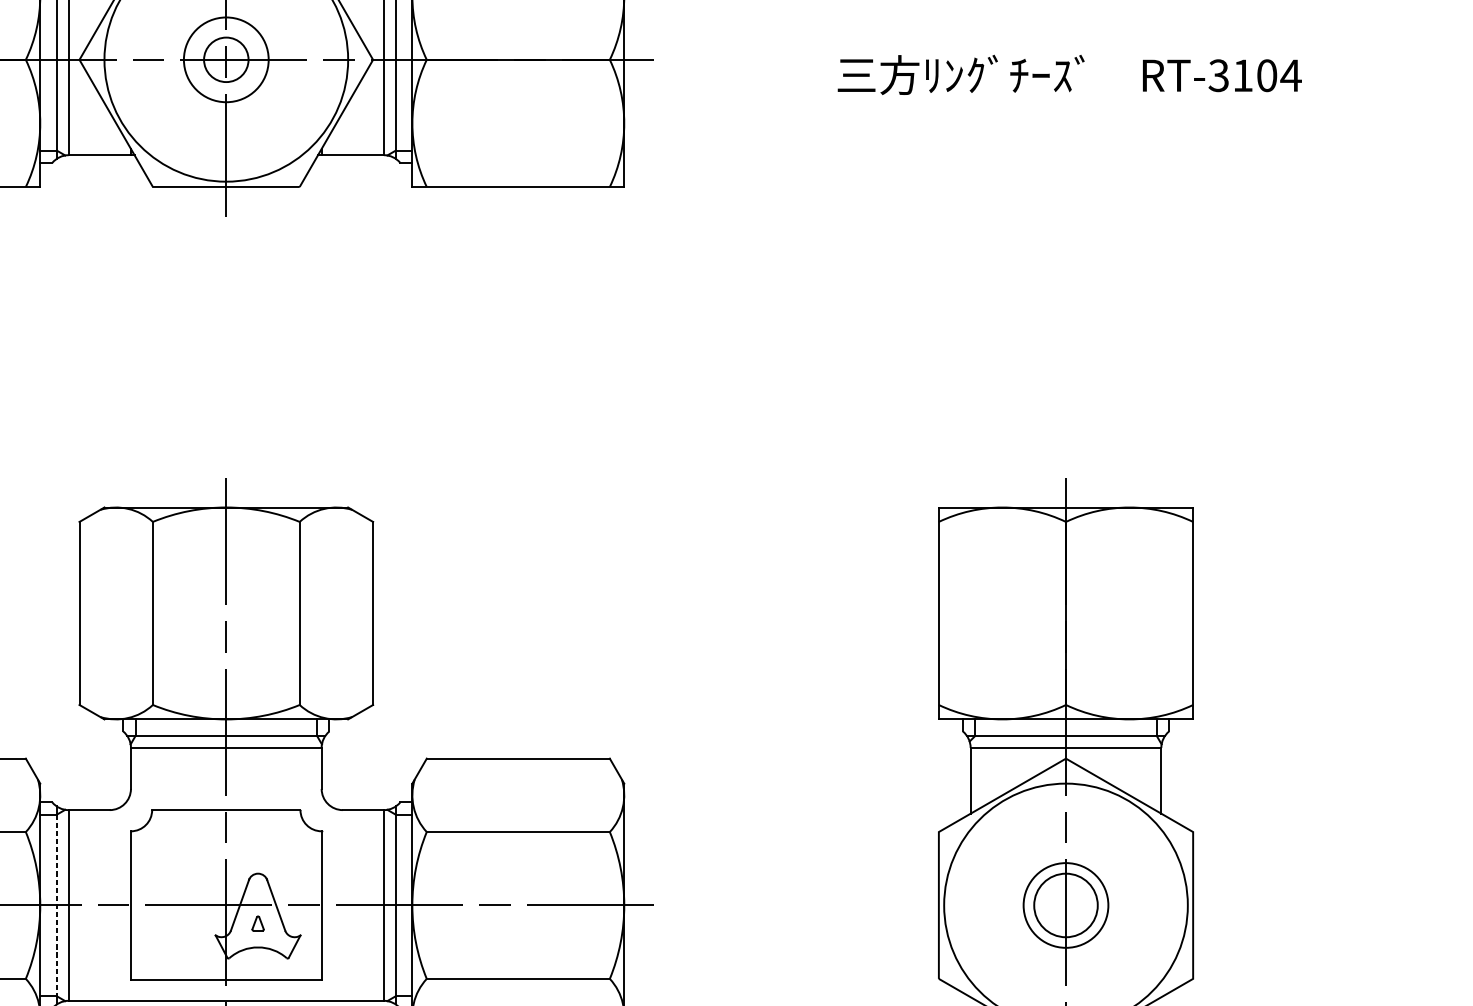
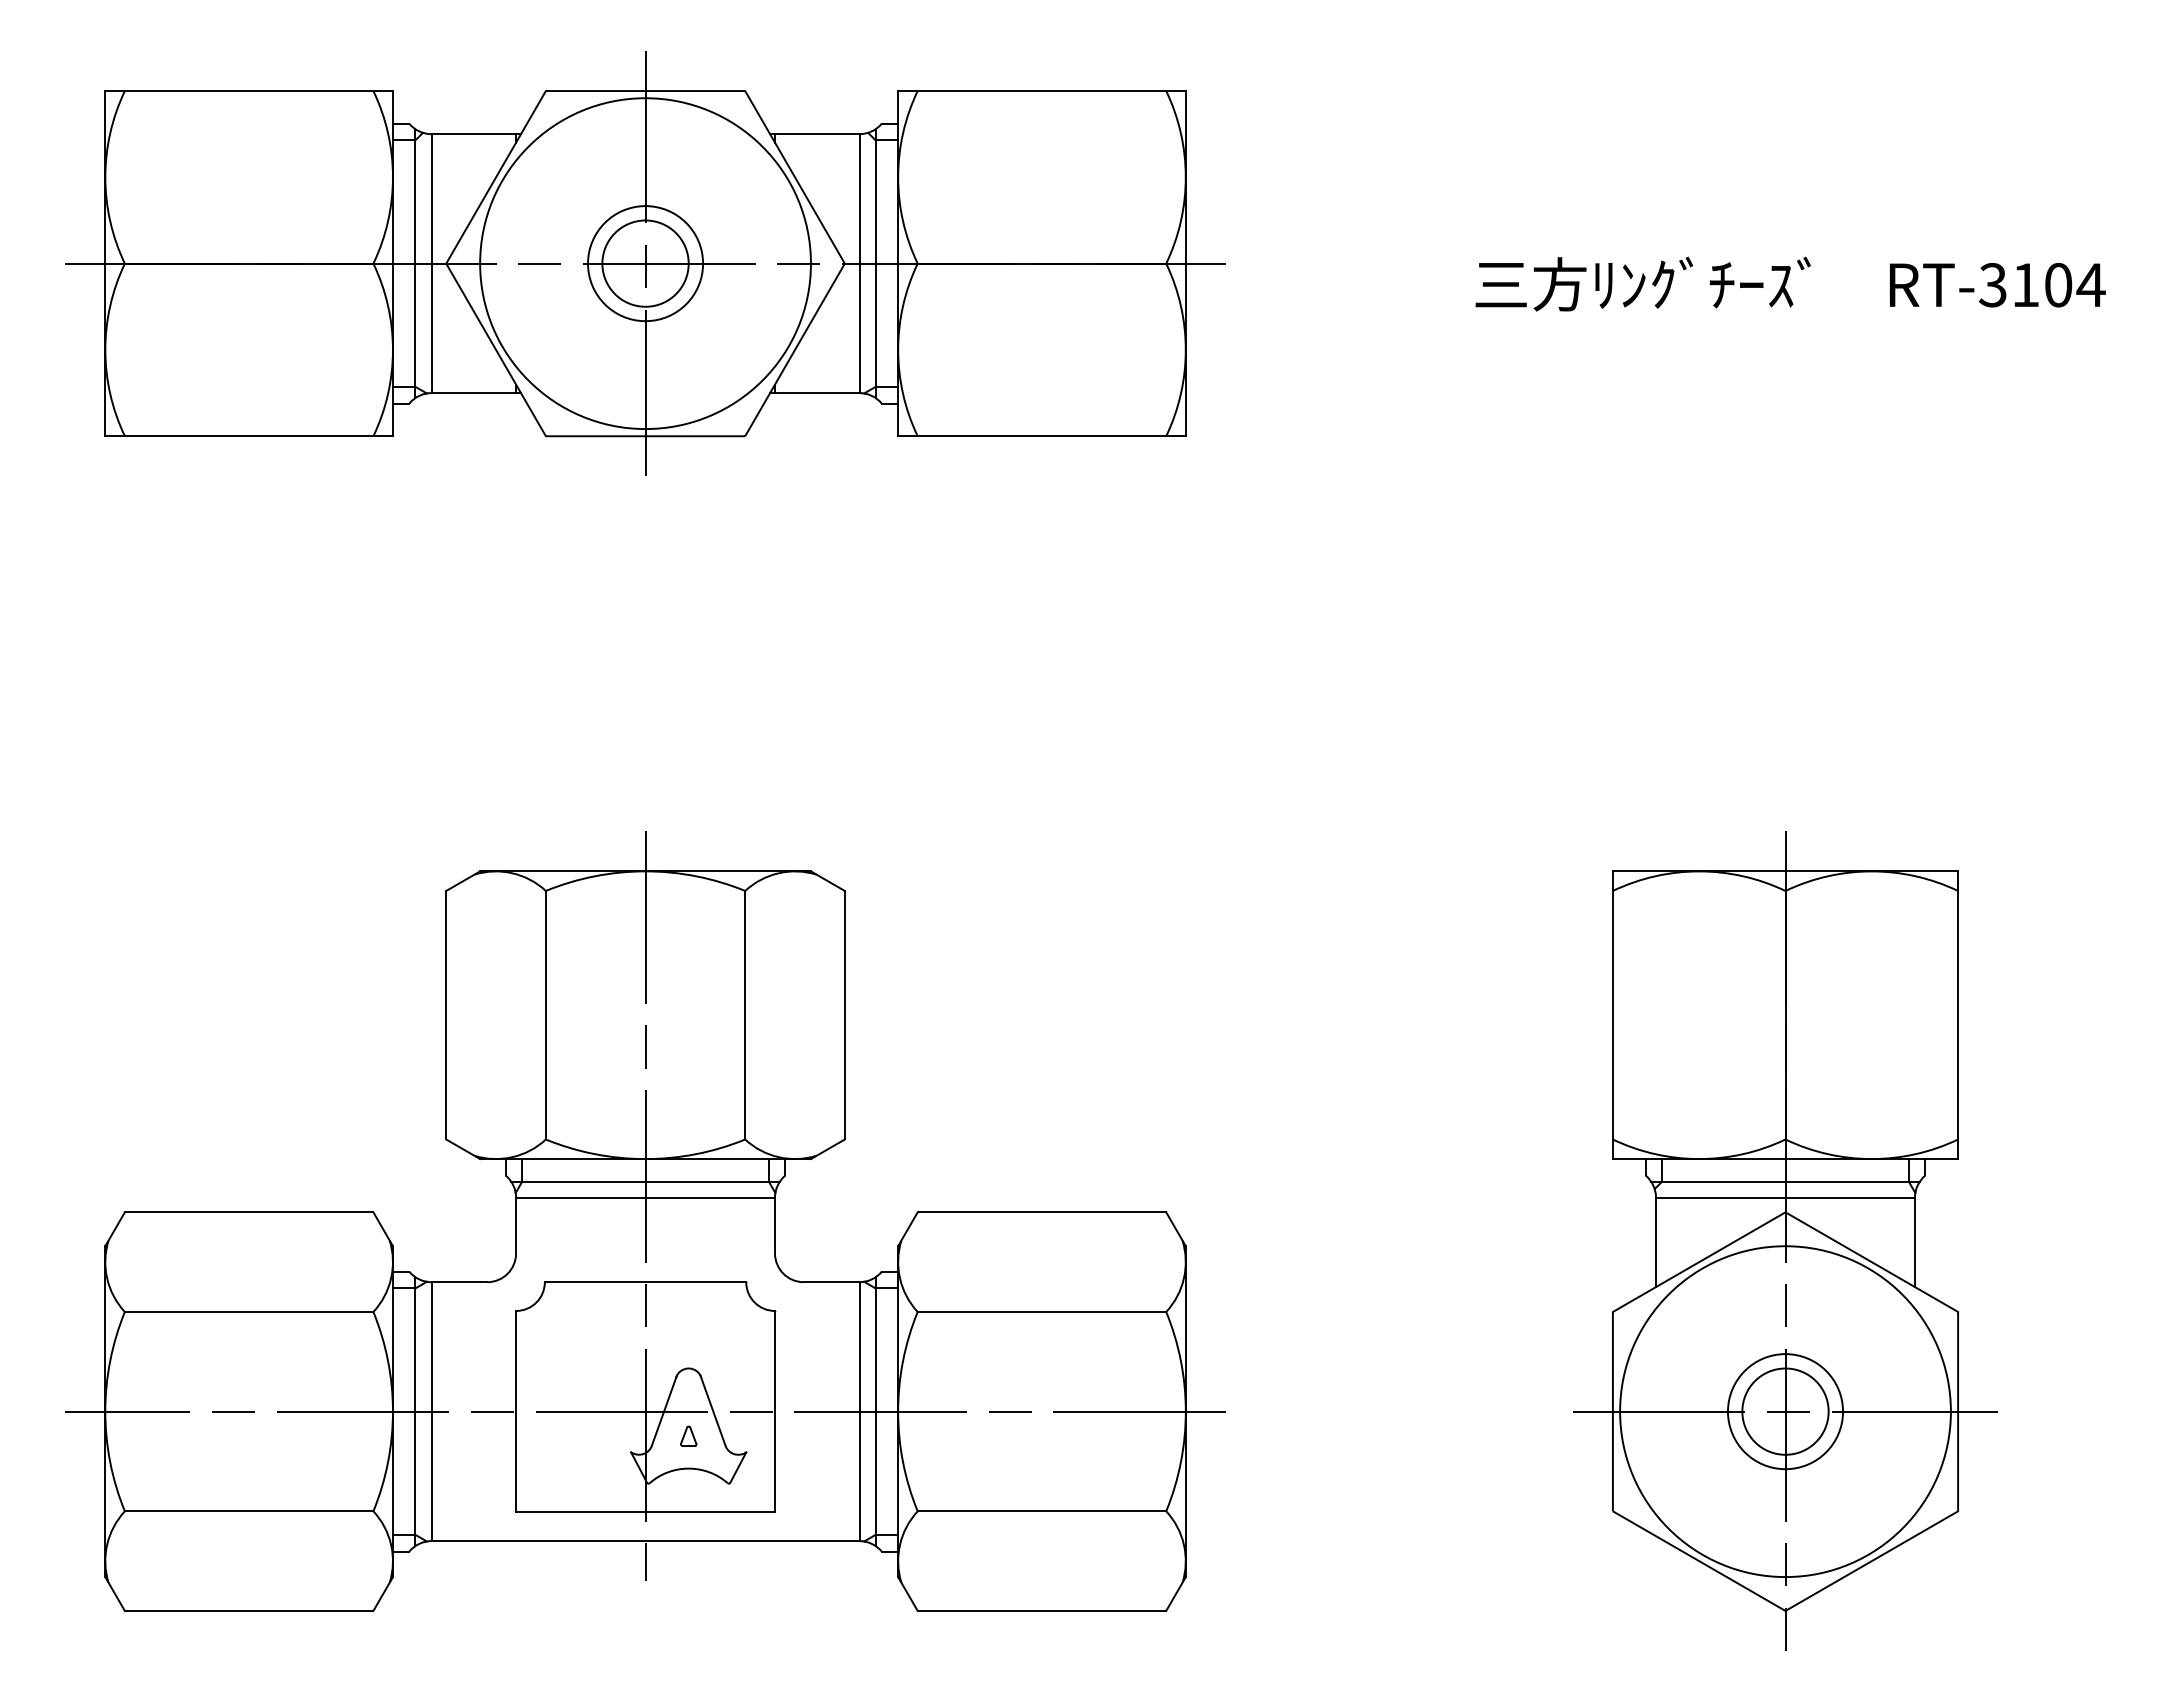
circle: (226, 59) -> (645, 263), size x1.43
line: (1066, 905) -> (1785, 1411), added
line: (56, 906) -> (415, 1412), dashed -> solid

